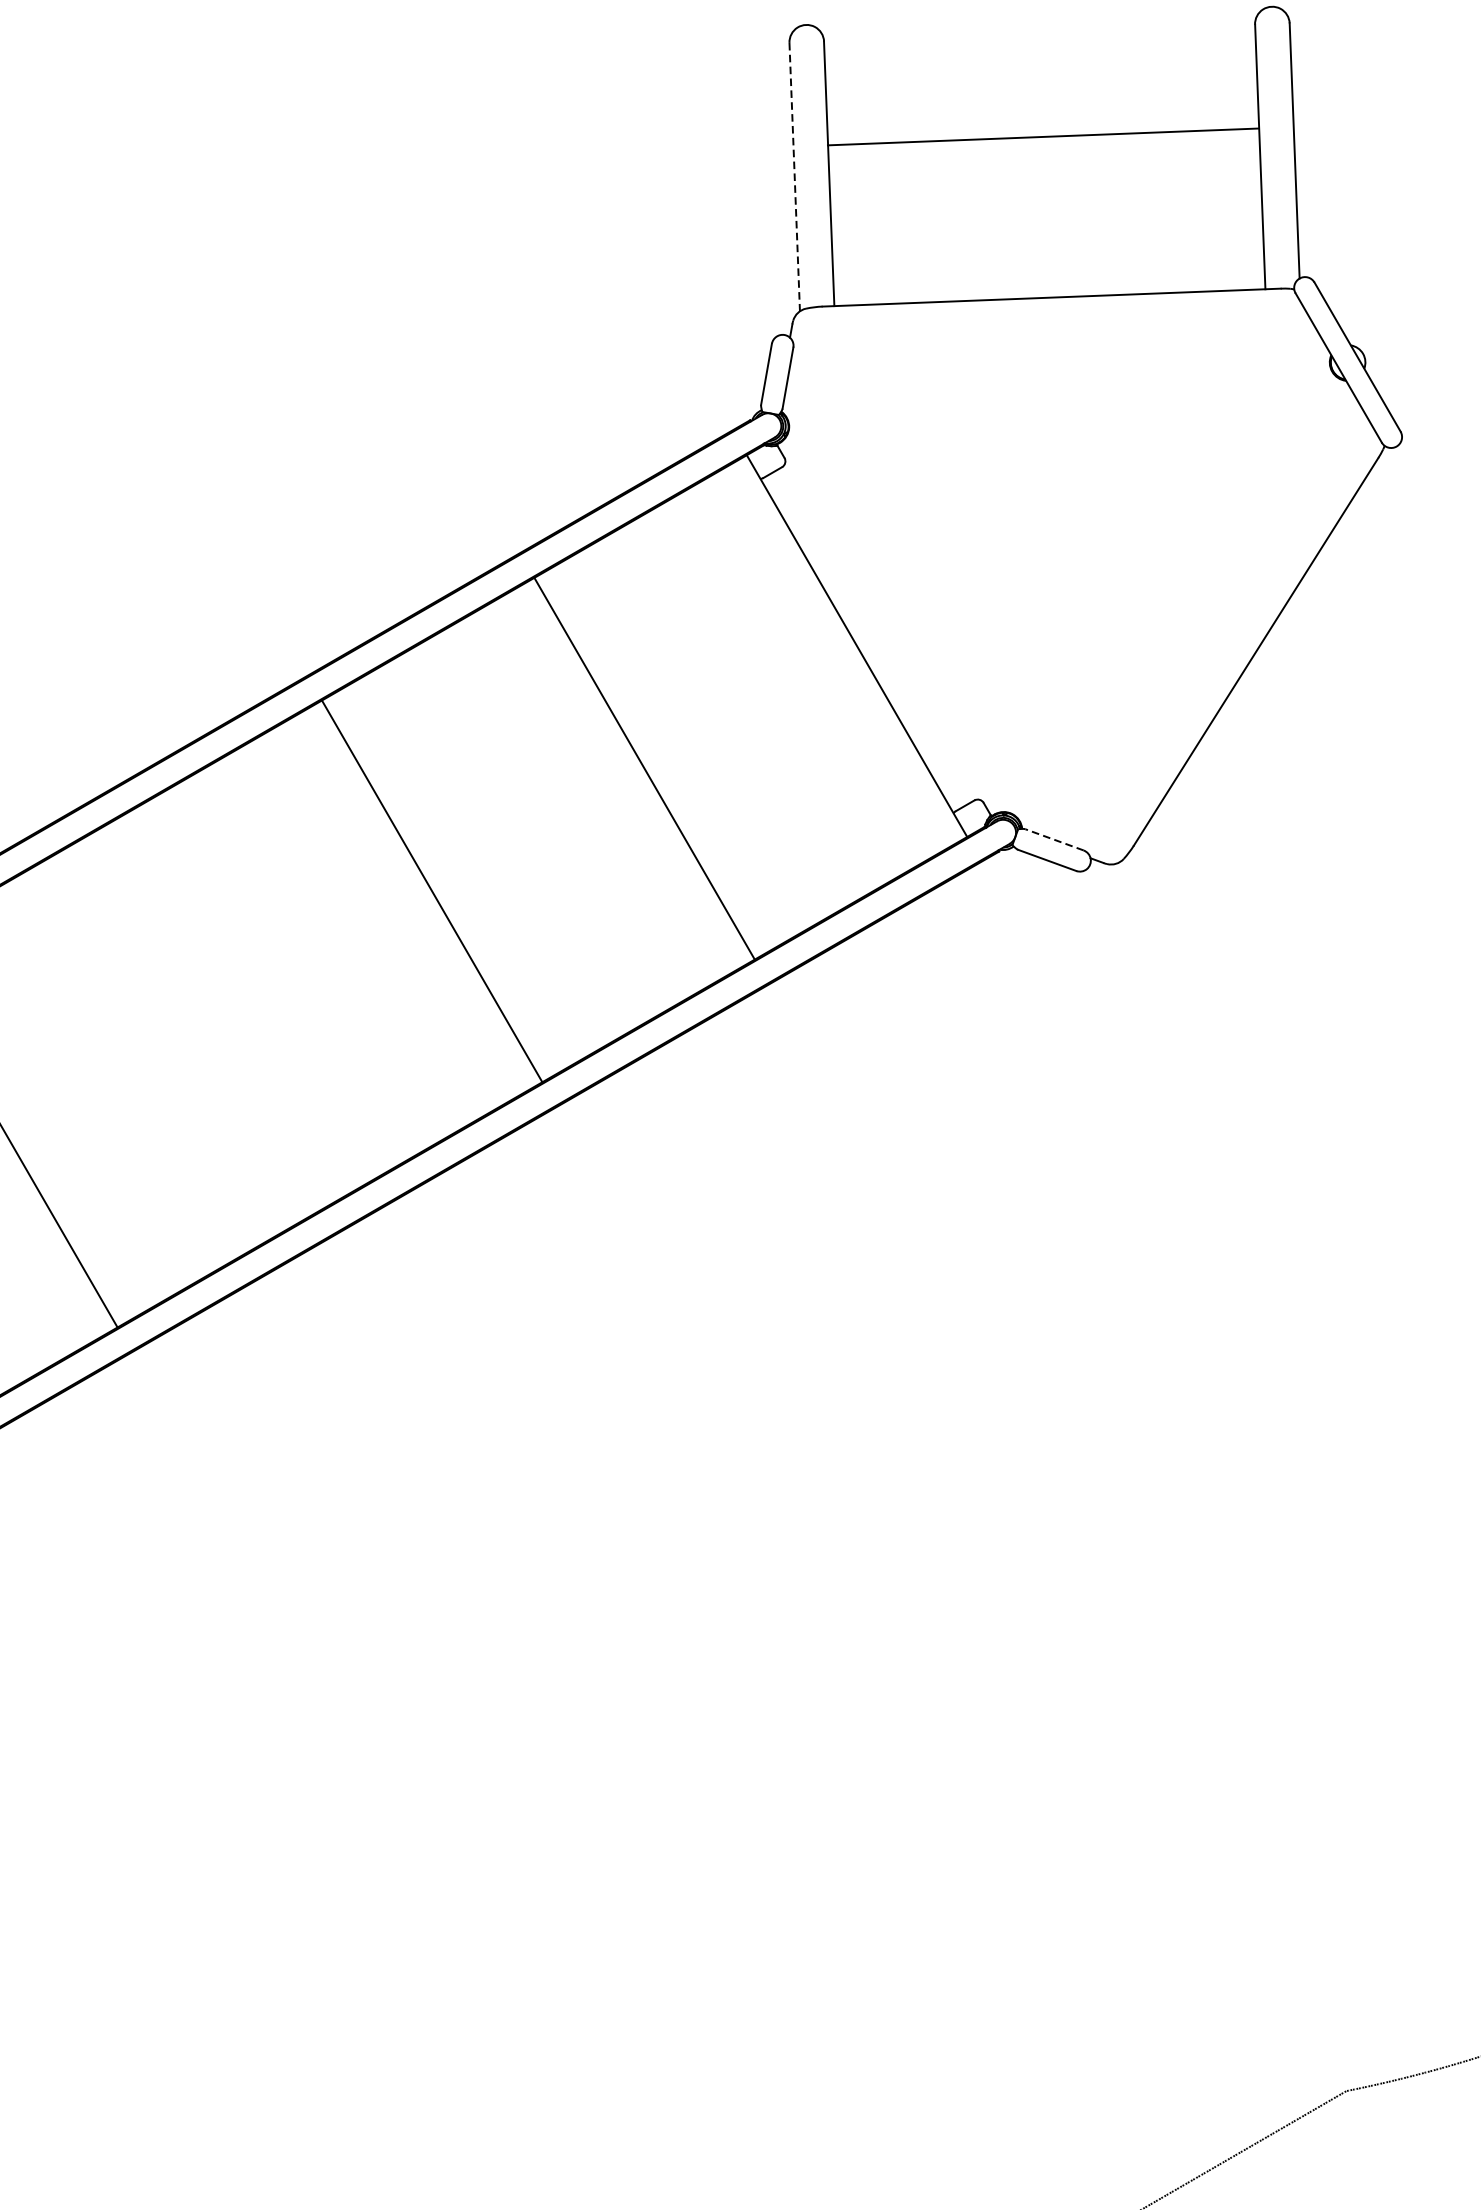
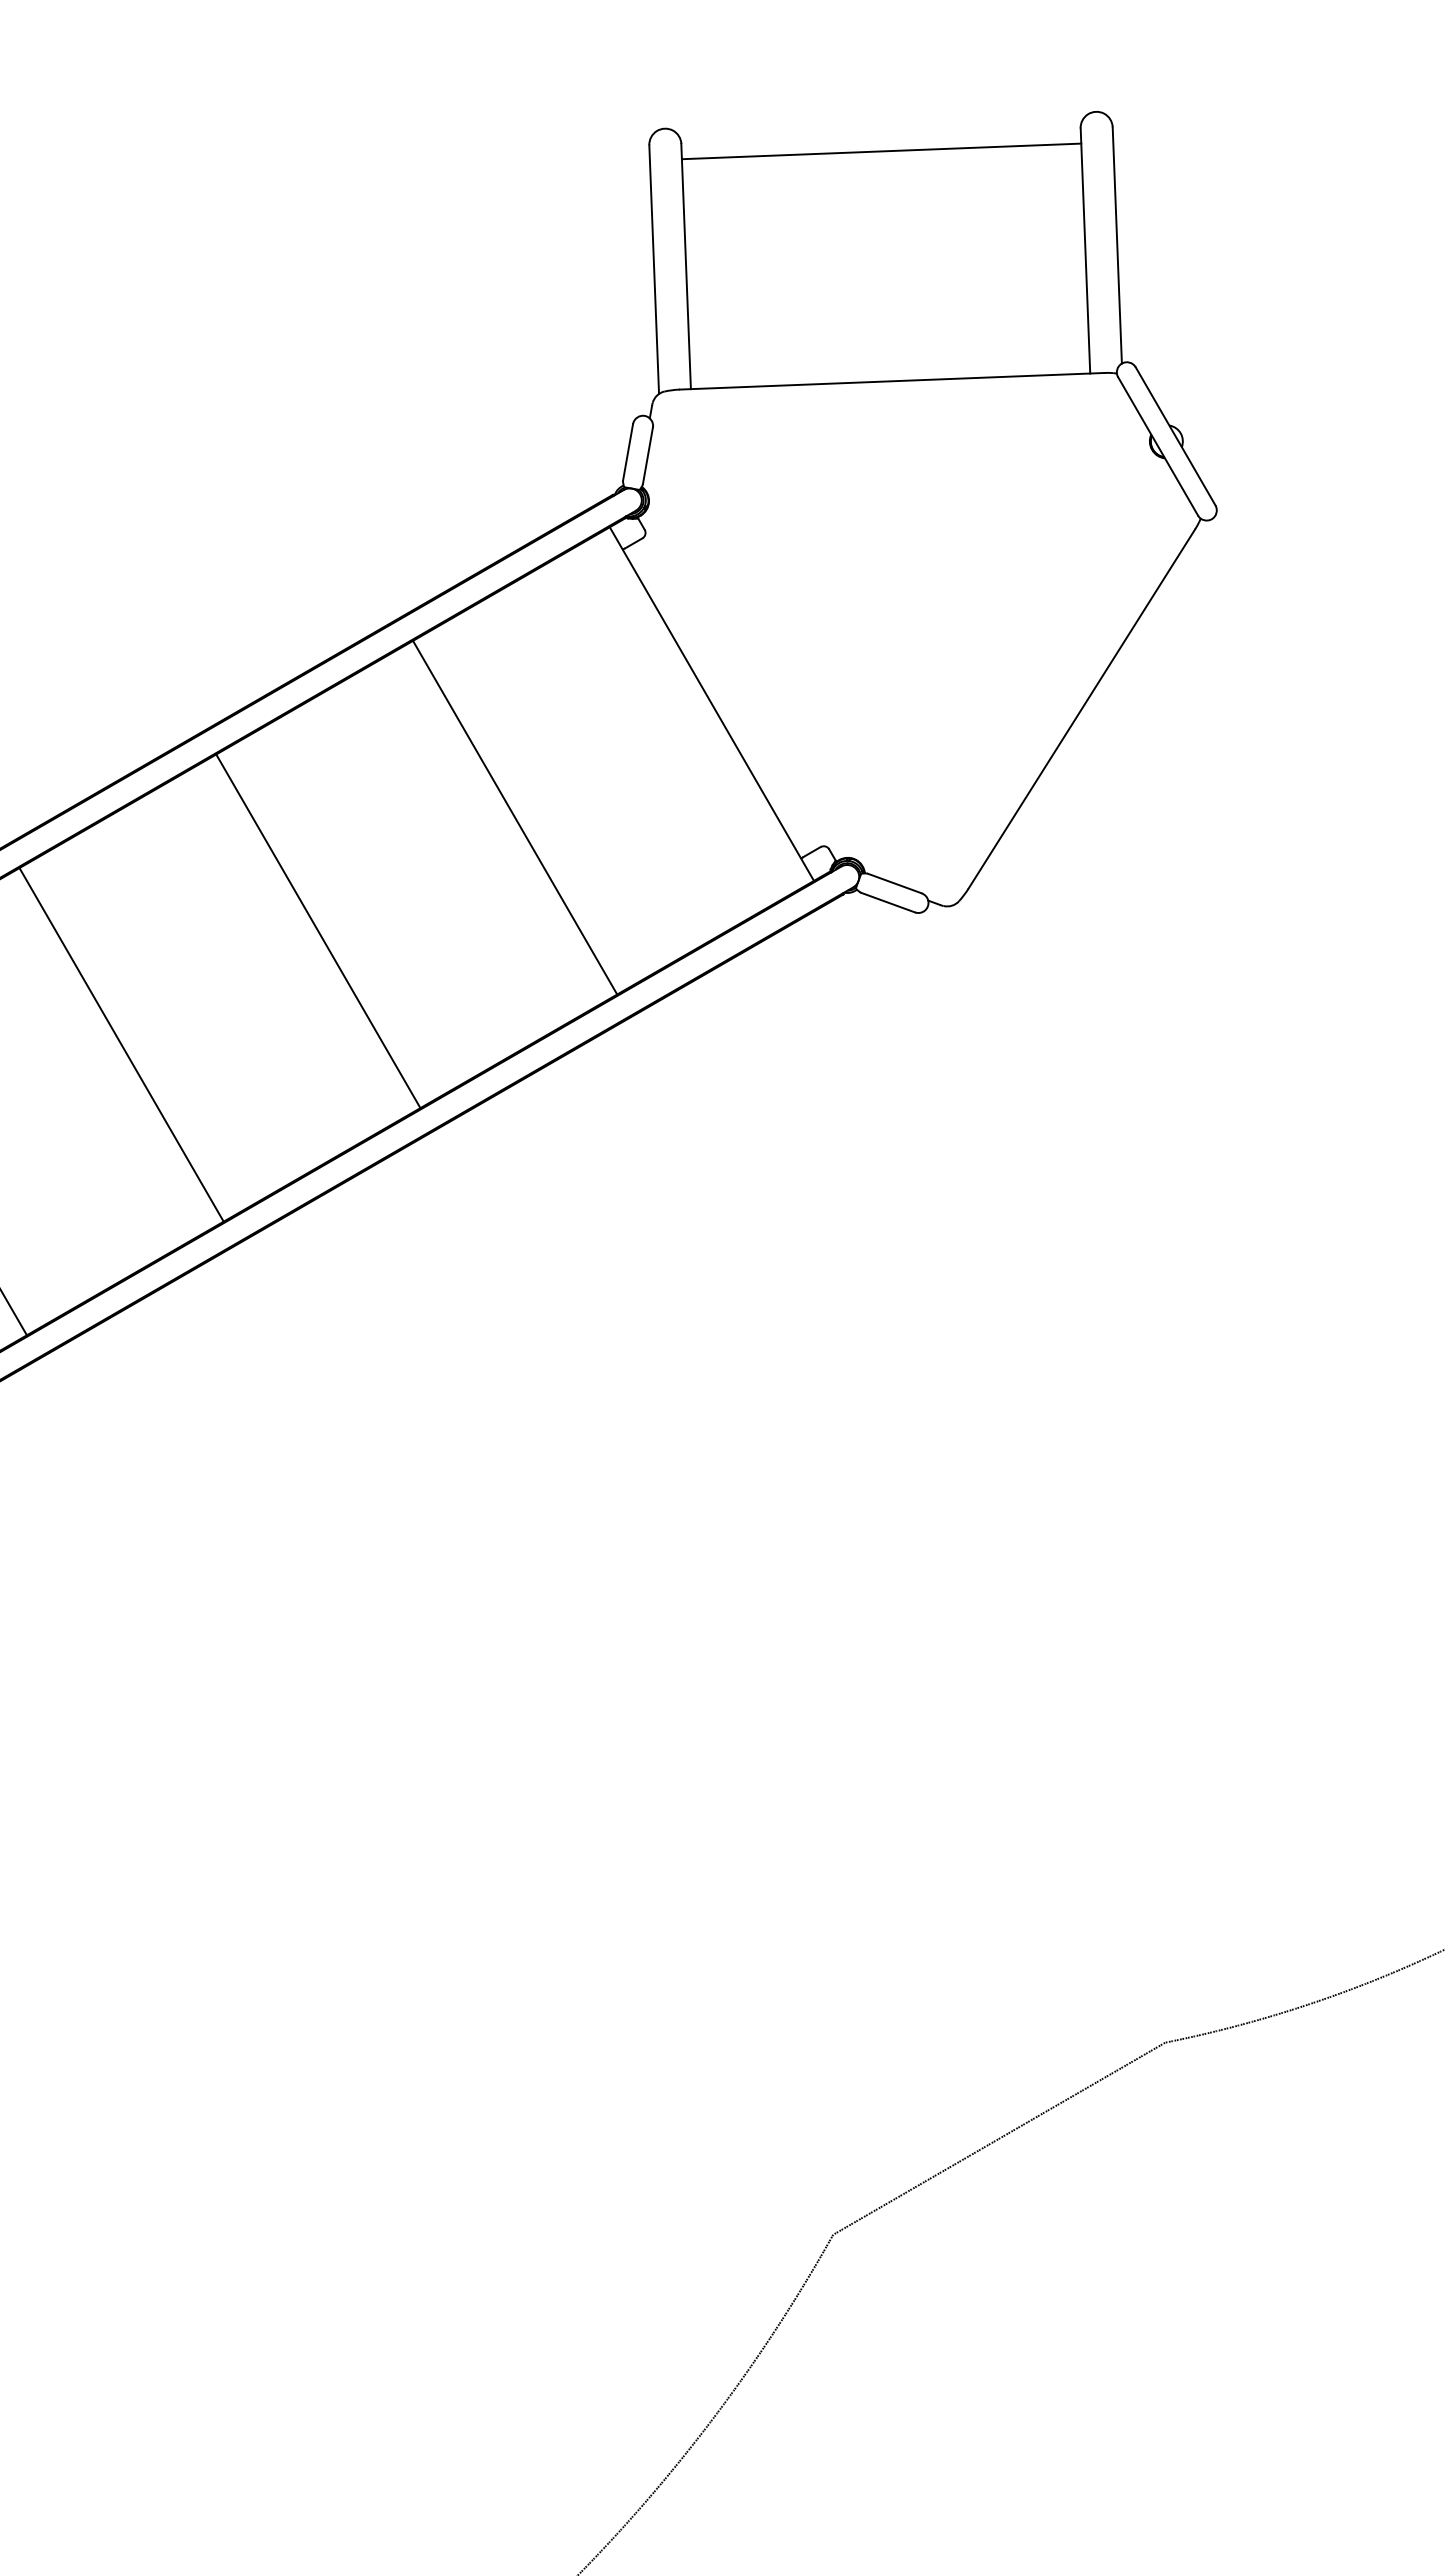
line: (1043, 137) -> (881, 151), moved
line: (795, 178) -> (654, 270), dashed -> solid
line: (1054, 839) -> (894, 883), dashed -> solid
line: (219, 1013) -> (121, 1044), added

